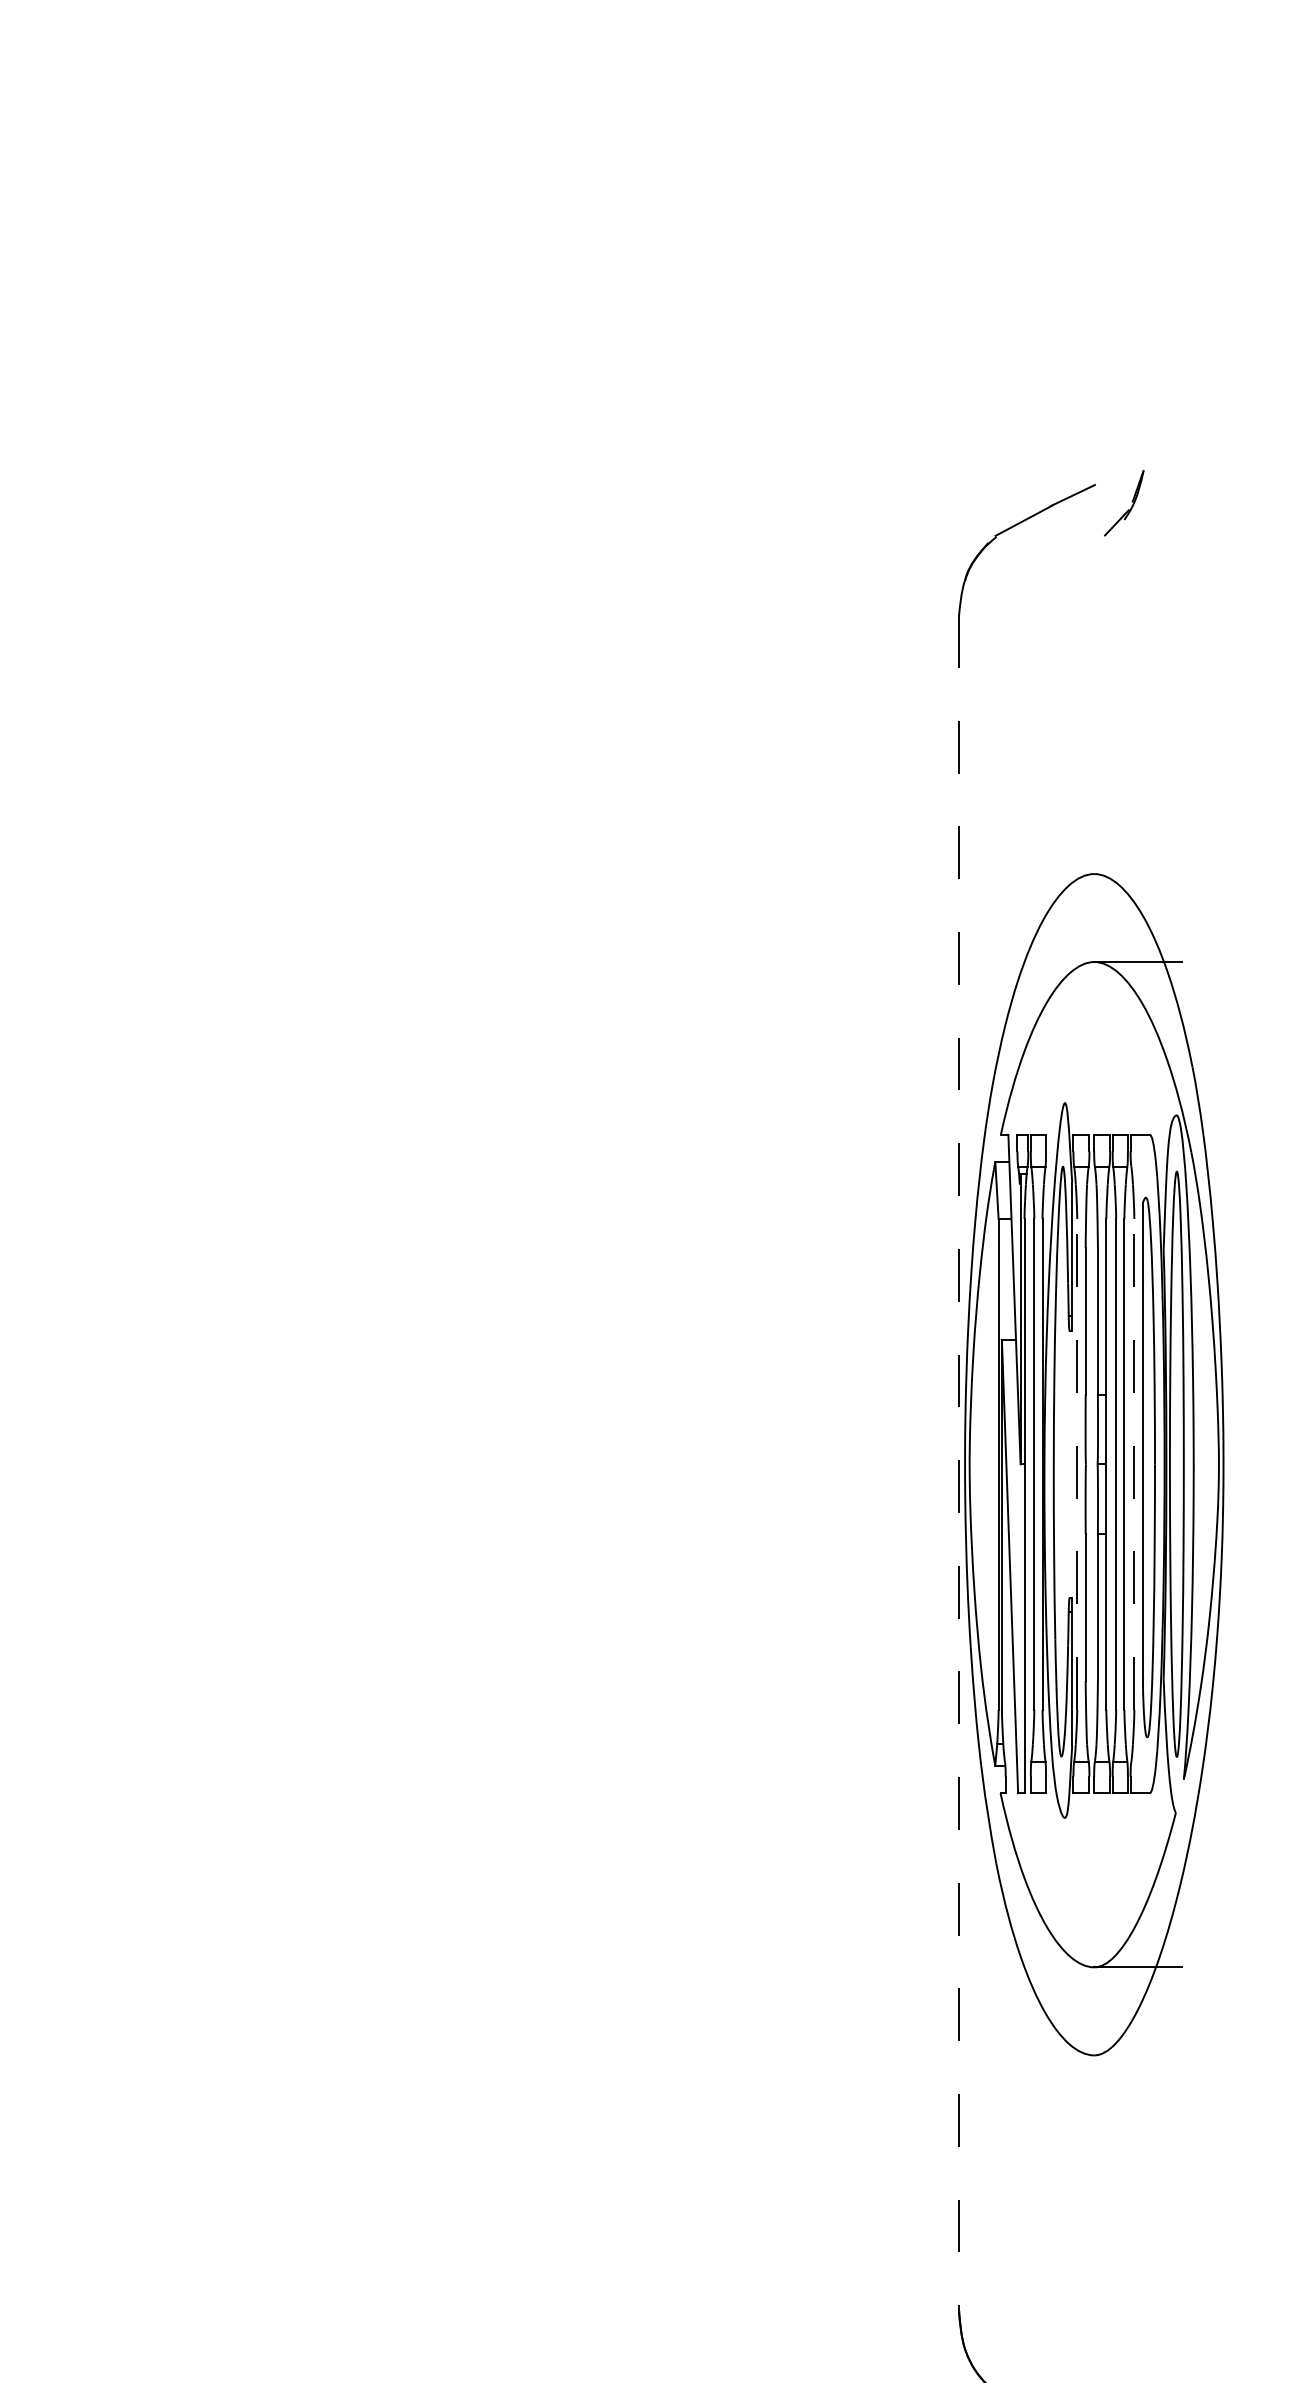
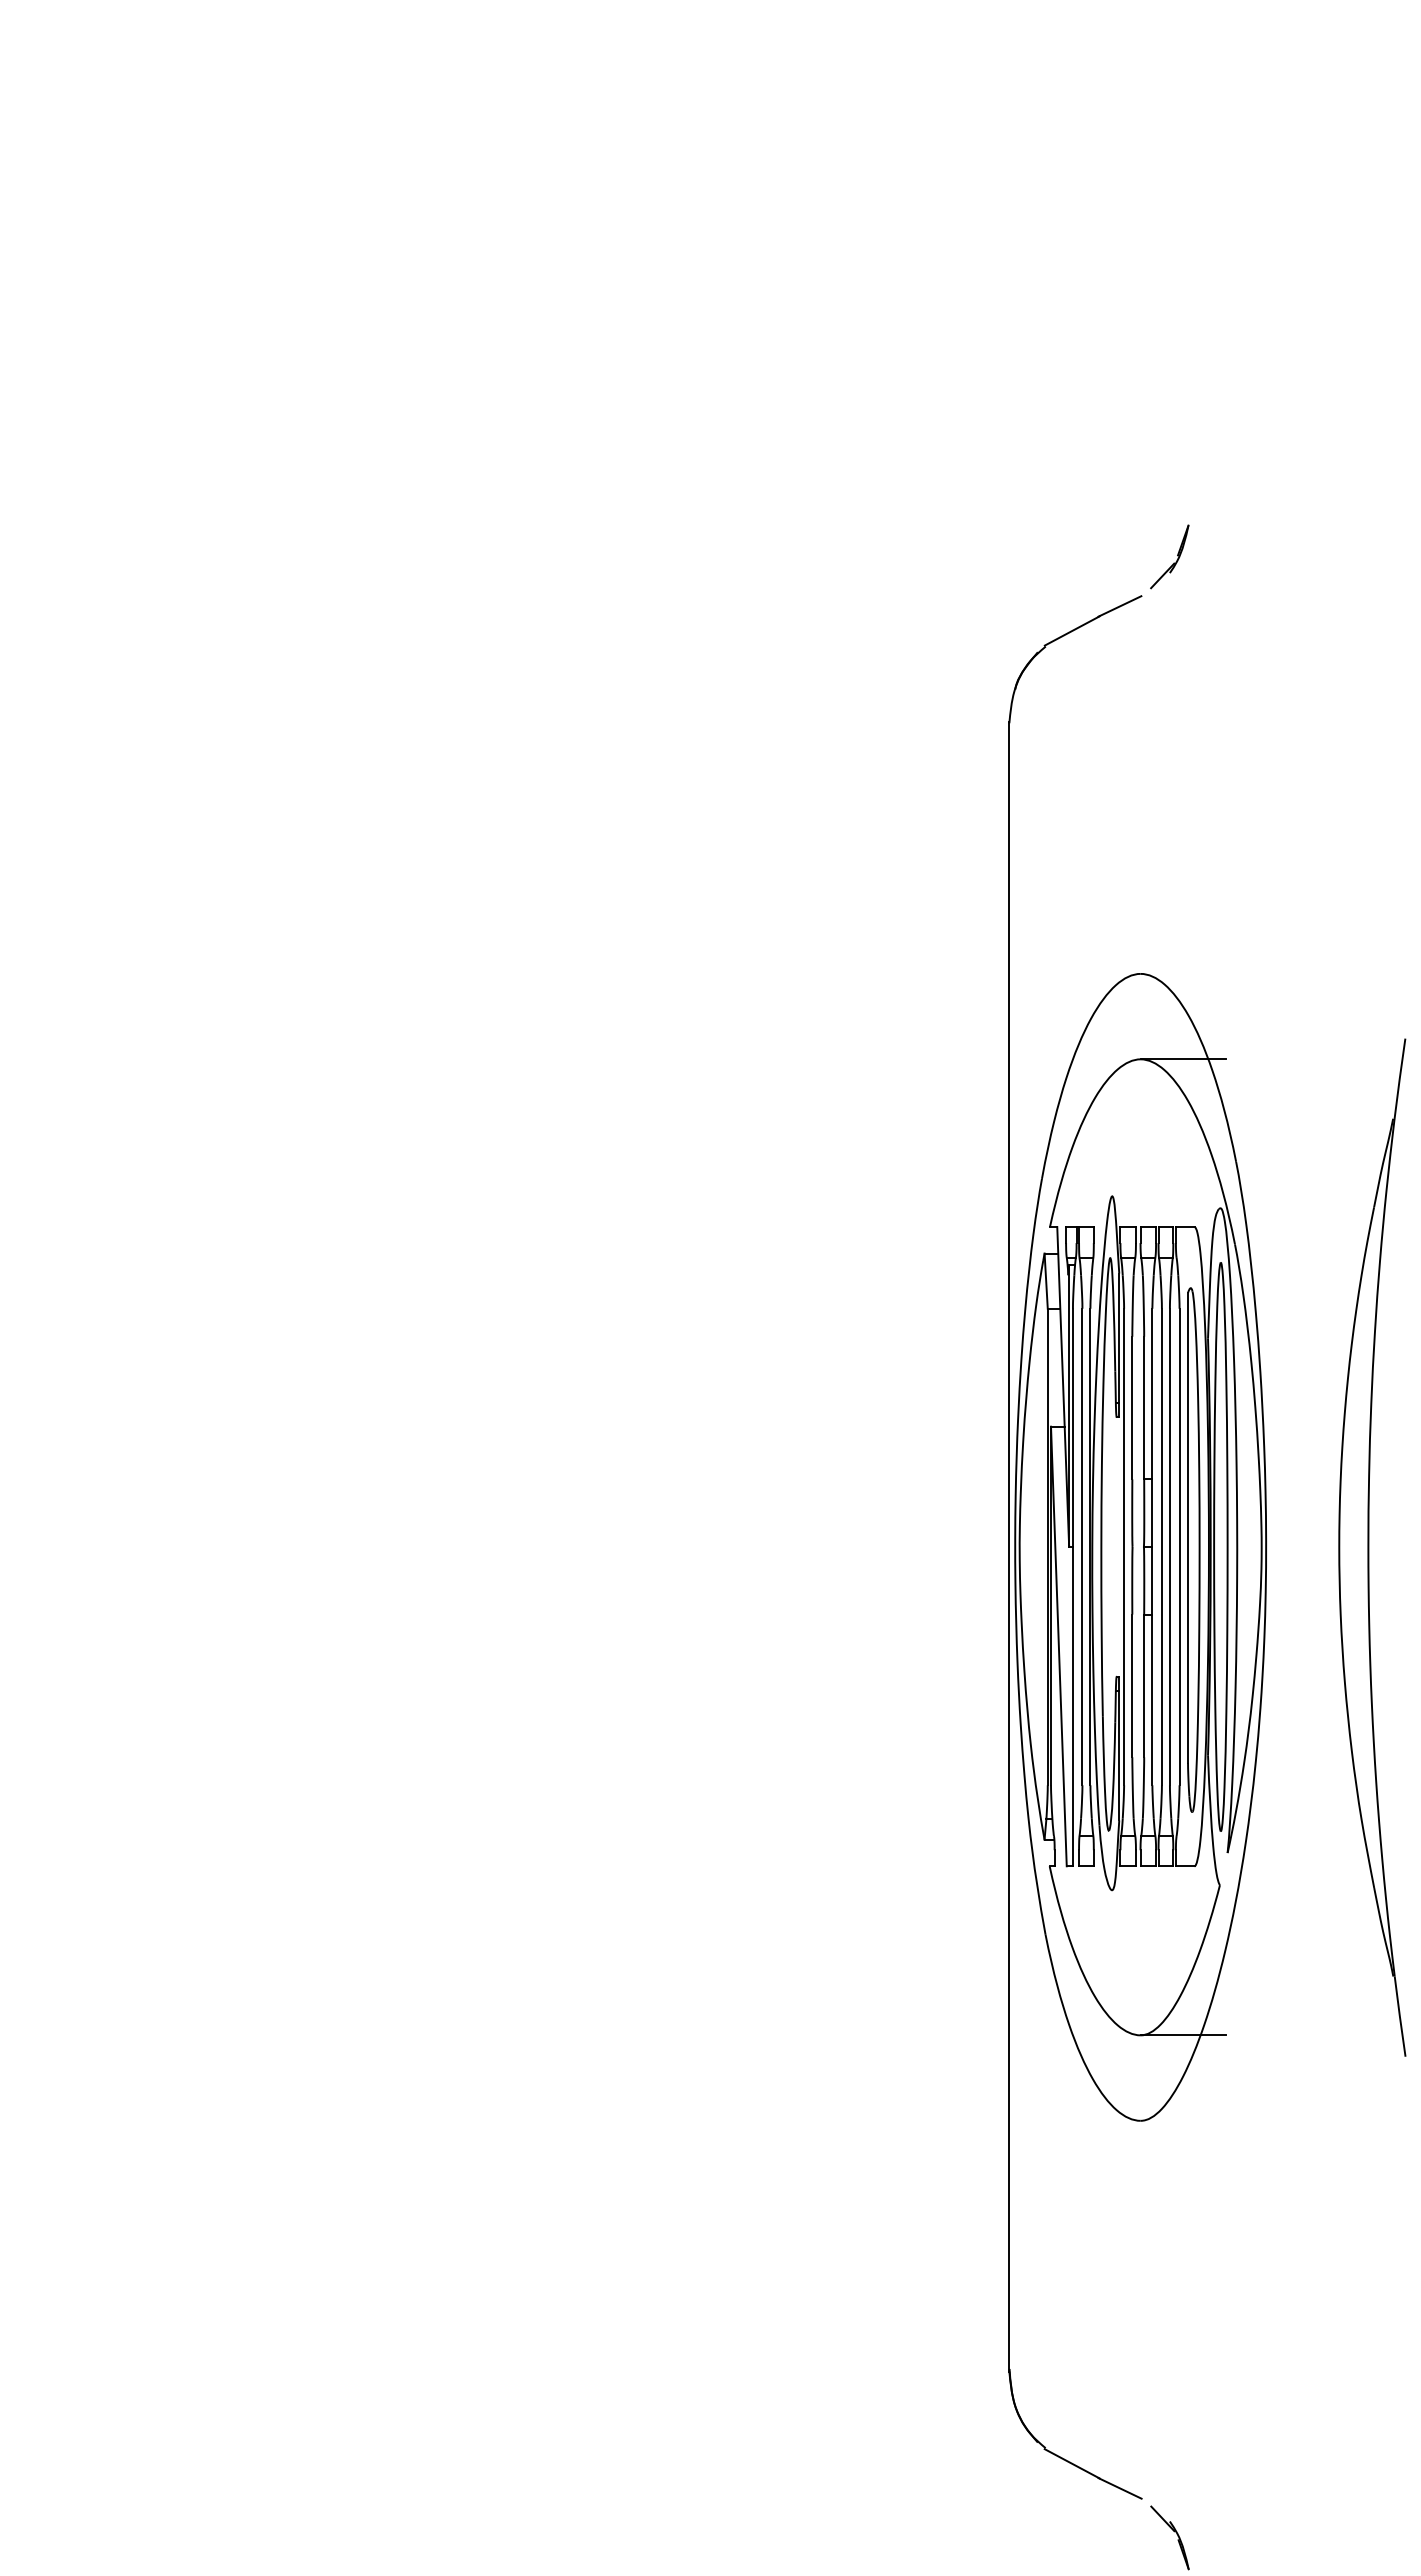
part: (1128, 509) -> (1173, 562), moved
line: (1077, 1463) -> (1124, 1546), dashed -> solid
line: (1134, 1463) -> (1179, 1546), dashed -> solid
line: (958, 1464) -> (1008, 1547), dashed -> solid

